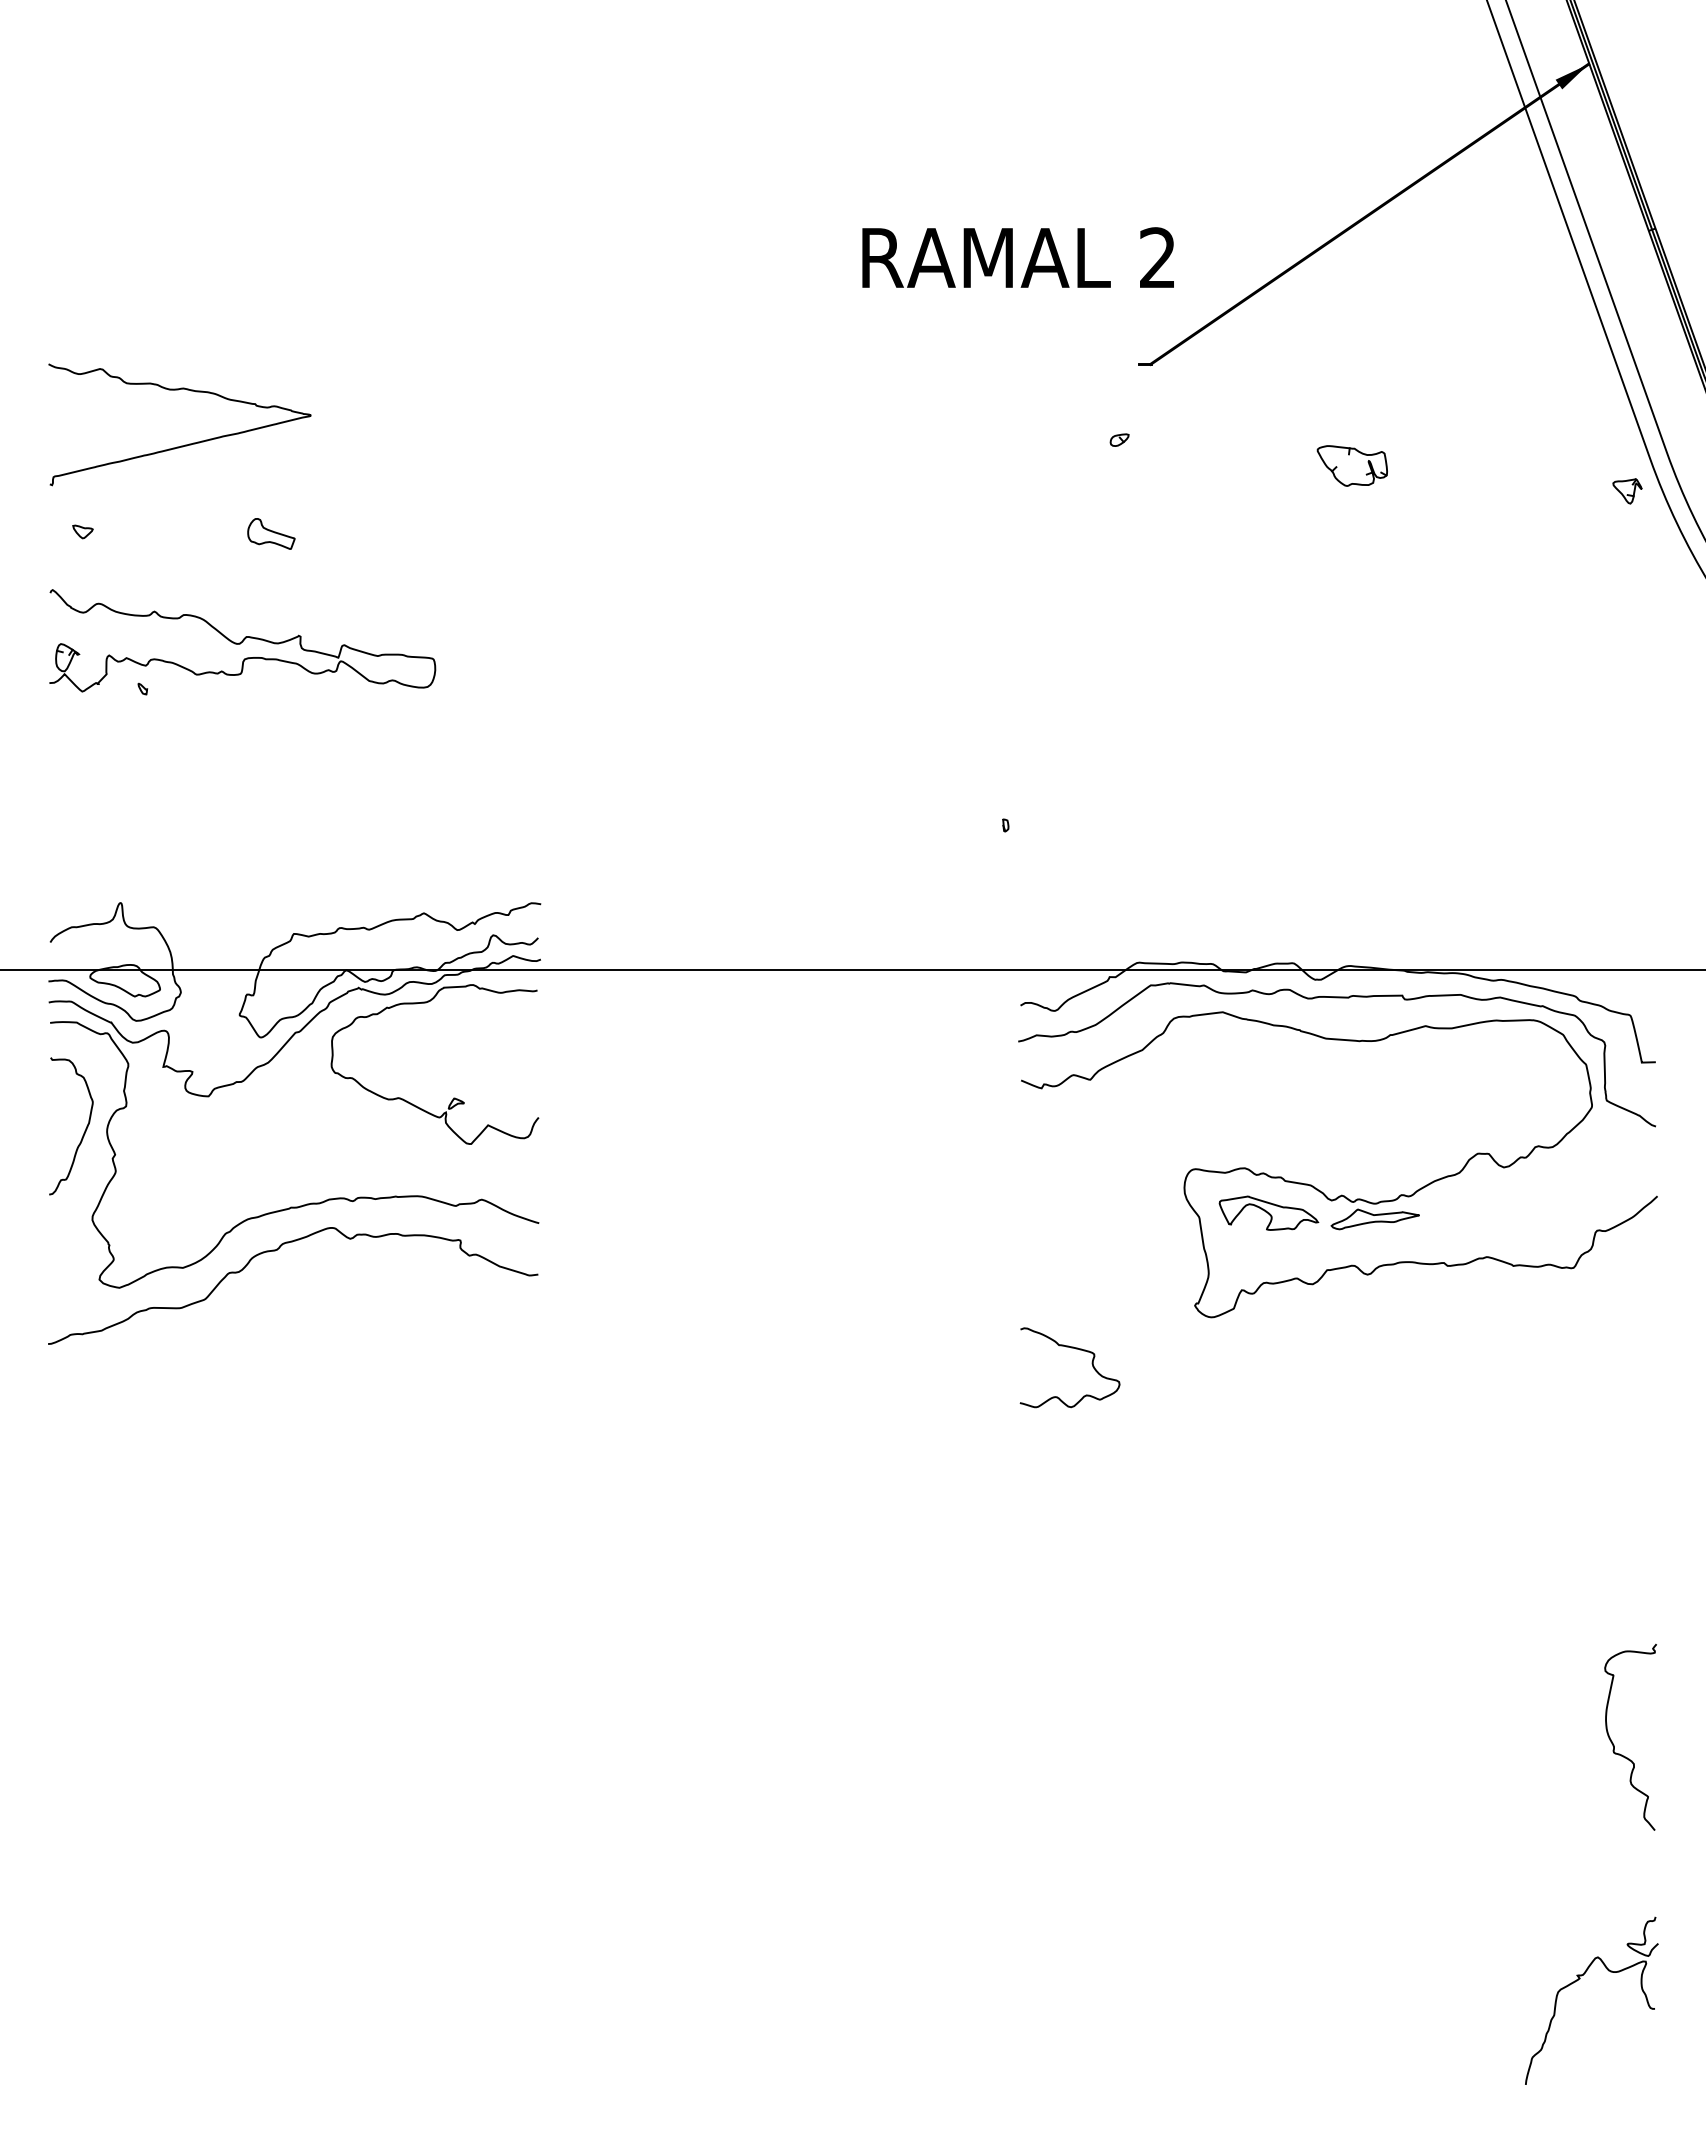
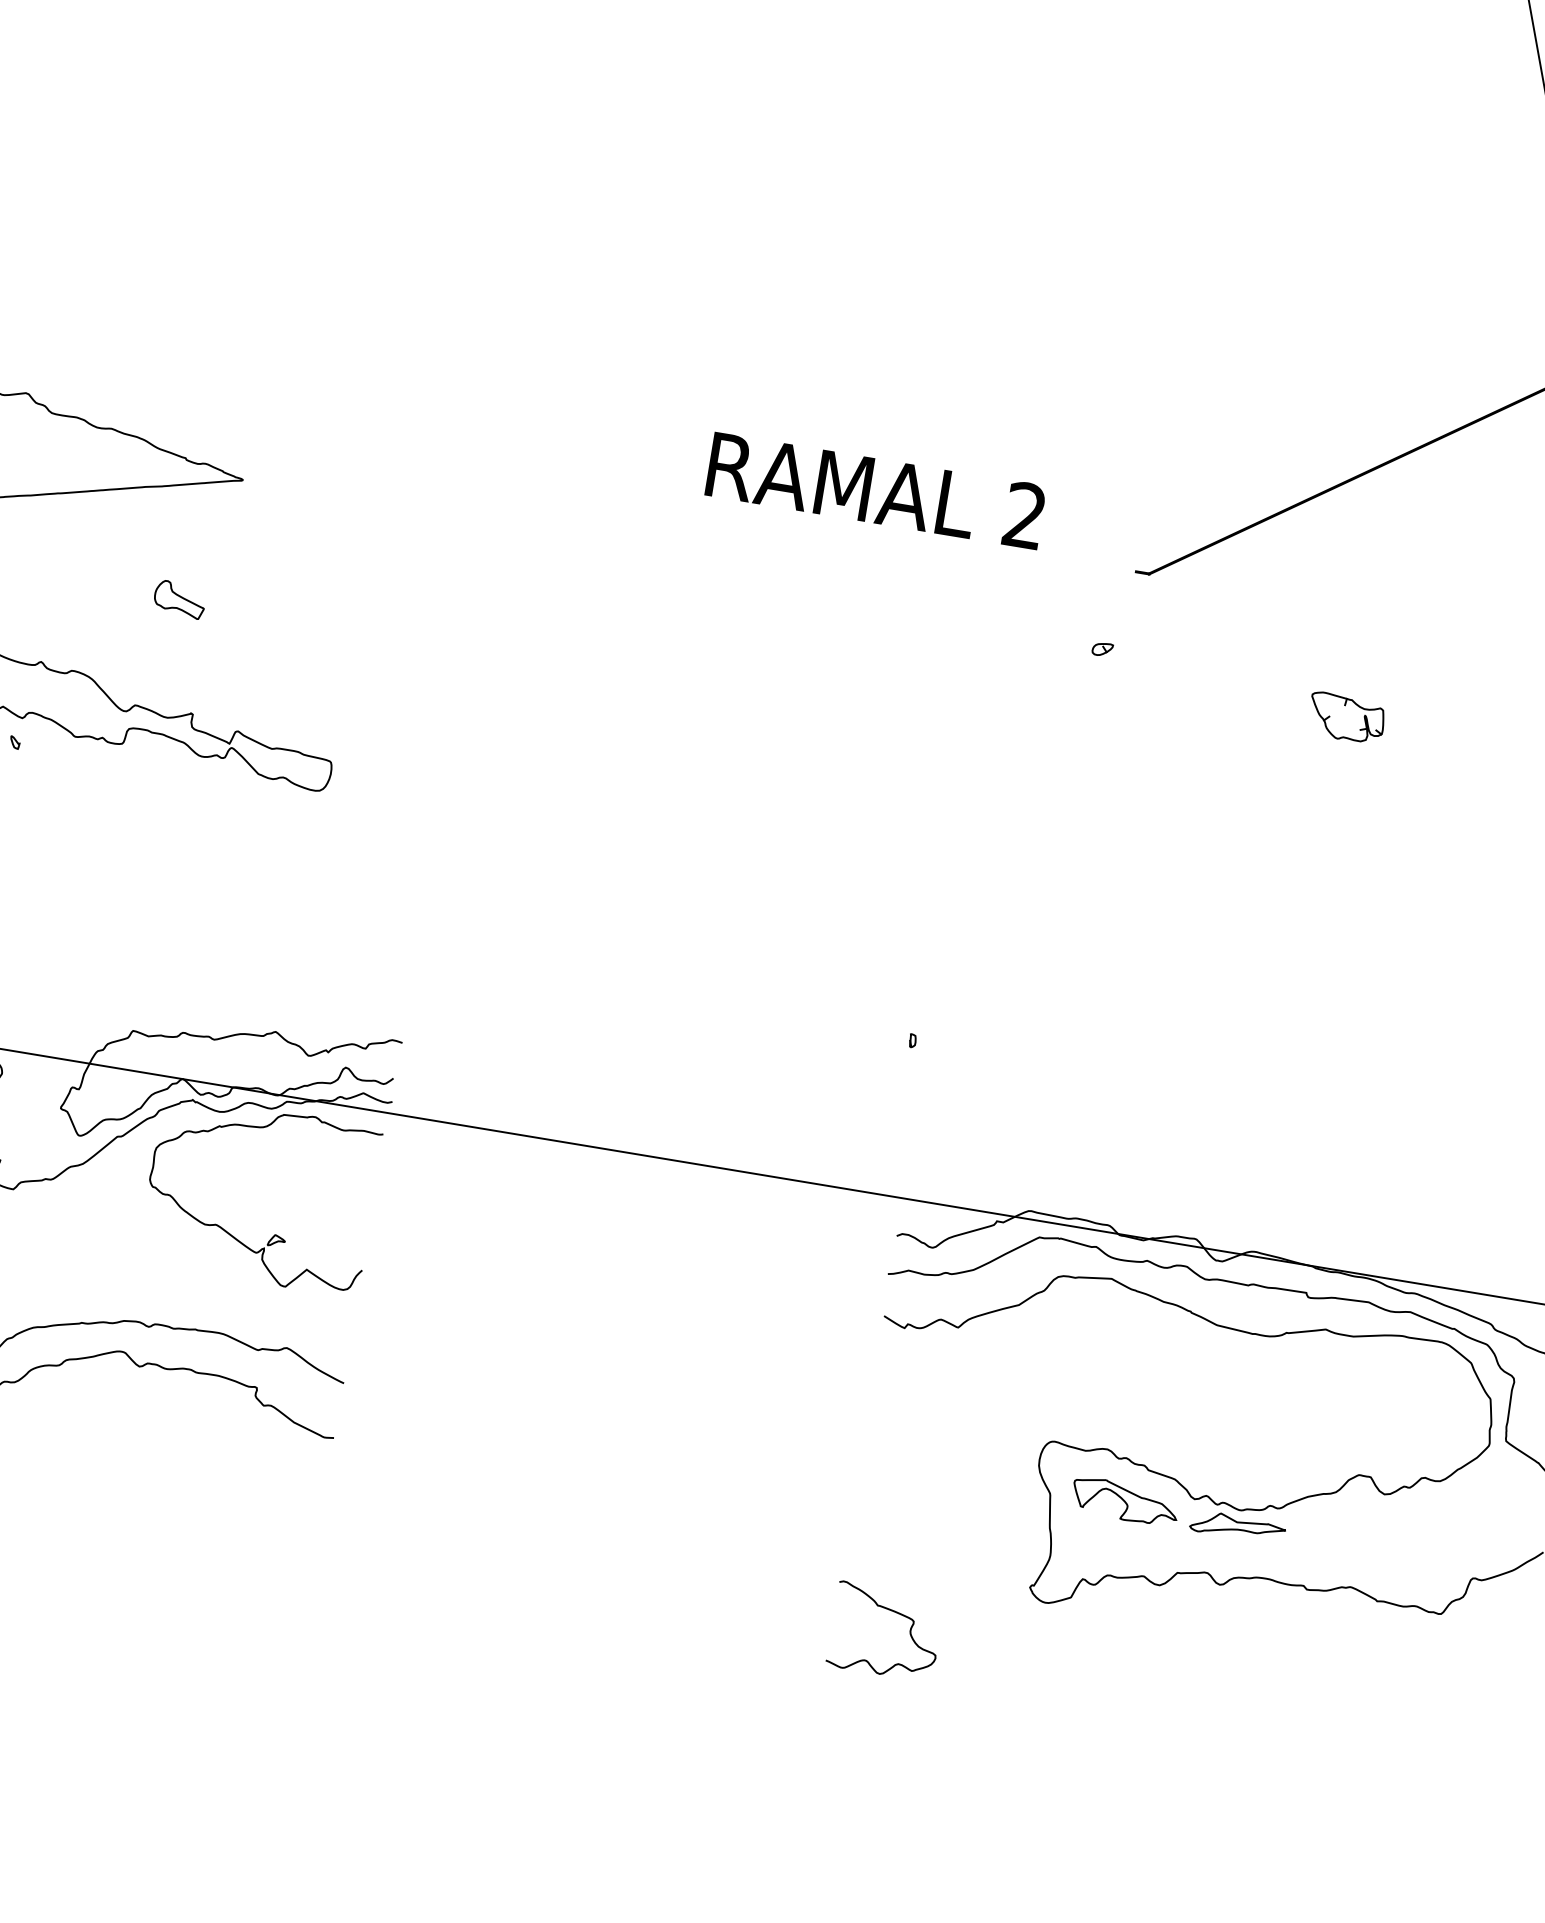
text: (1017, 257) -> (875, 490), moved

